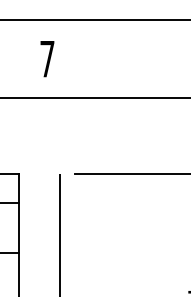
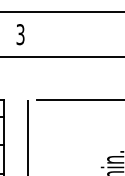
text: (47, 58) -> (20, 34), 7 -> 3

